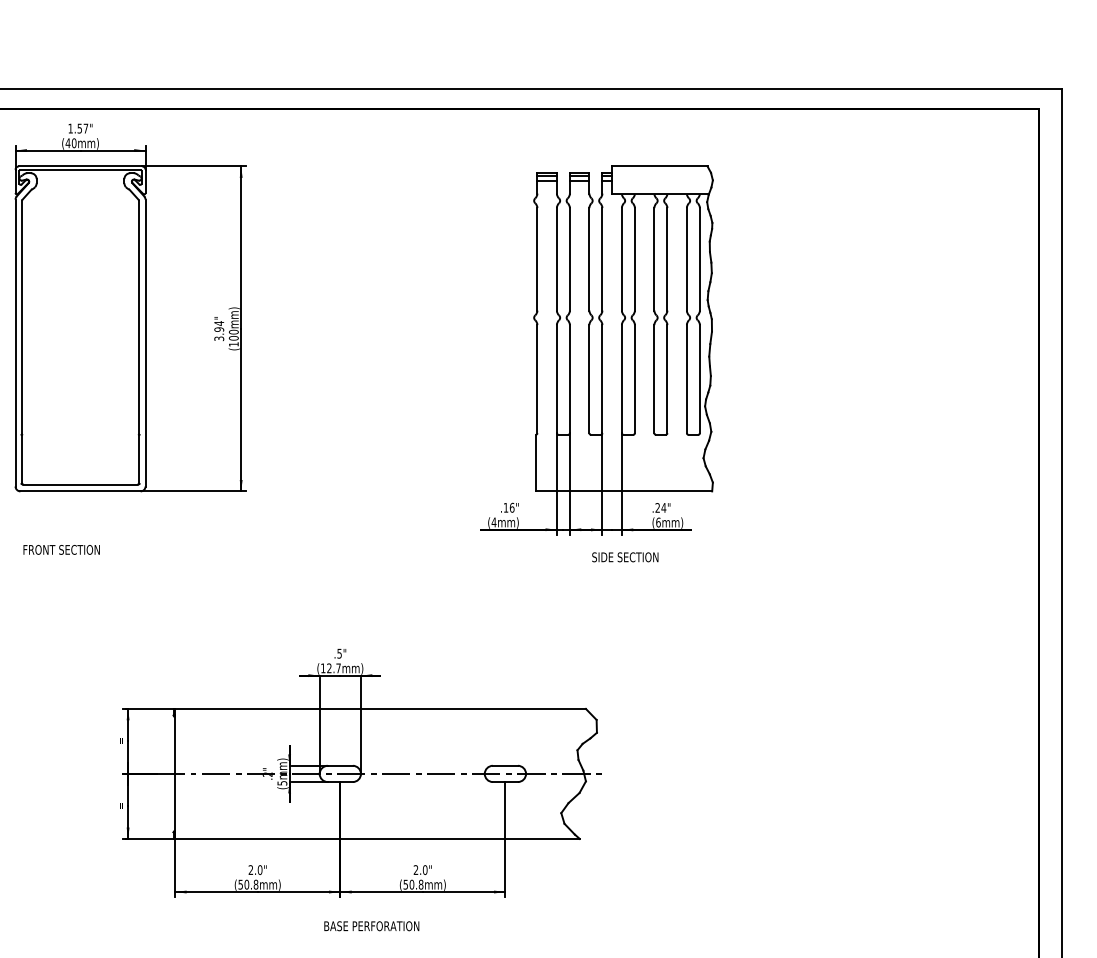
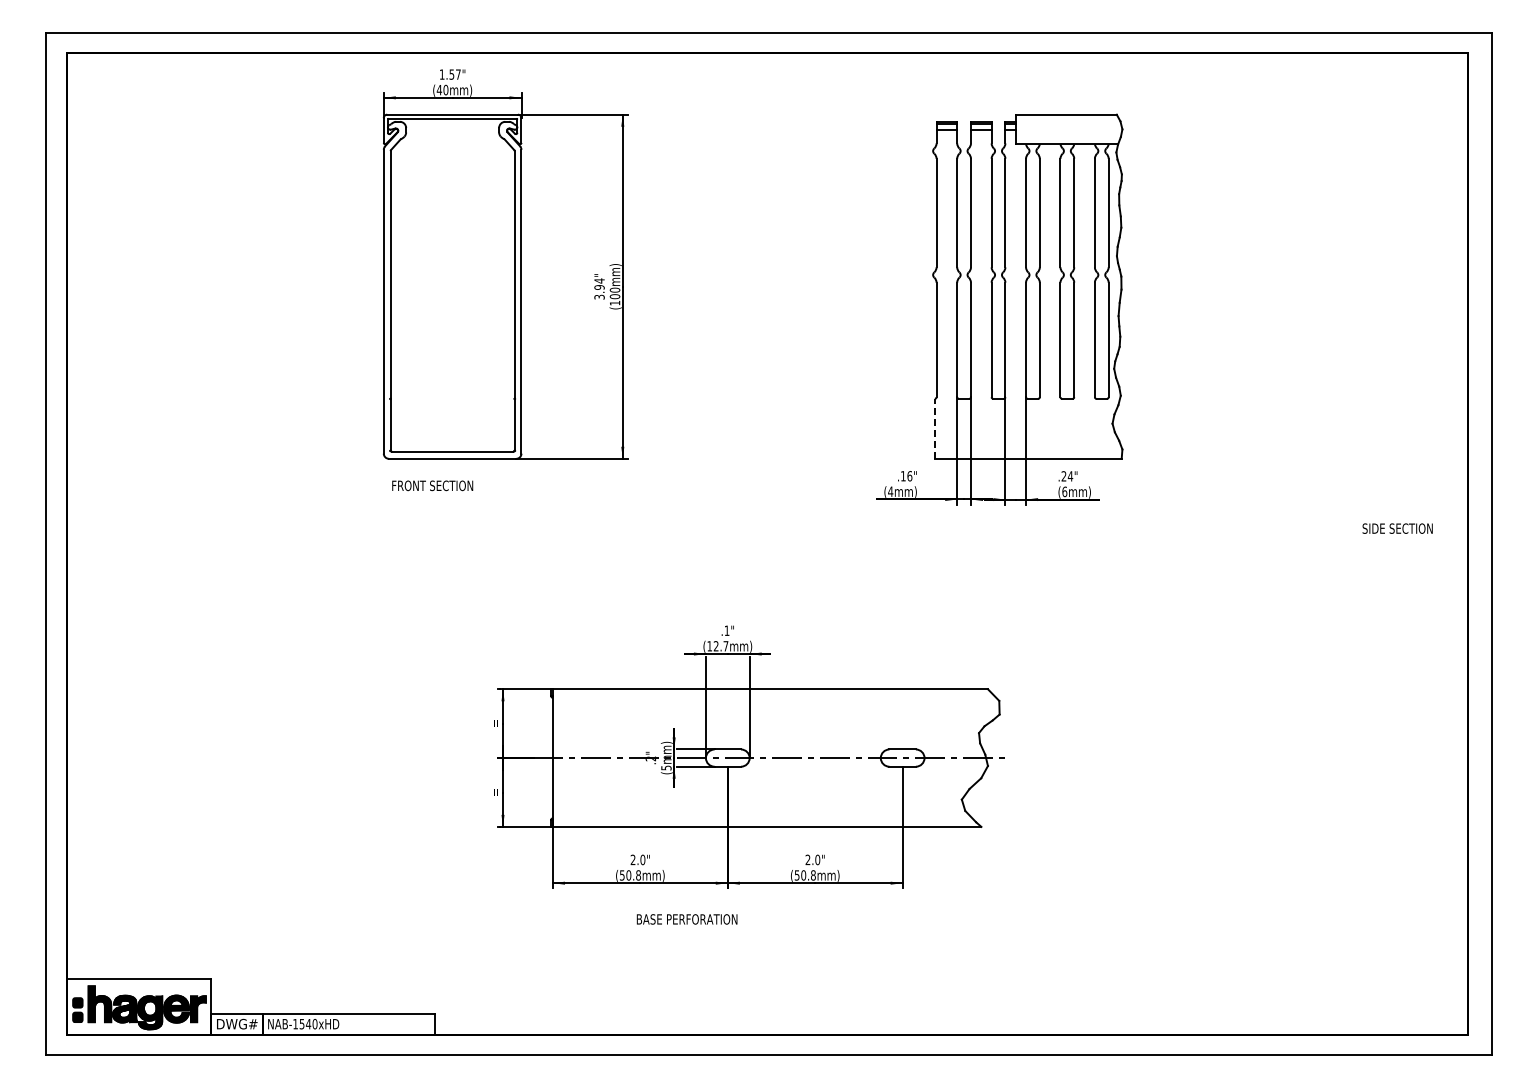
line: (535, 462) -> (934, 428), solid -> dashed
text: (61, 549) -> (432, 485), moved
text: (625, 557) -> (1397, 528), moved
text: (339, 653) -> (726, 630), .5" -> .1"
text: (371, 926) -> (686, 919), moved

